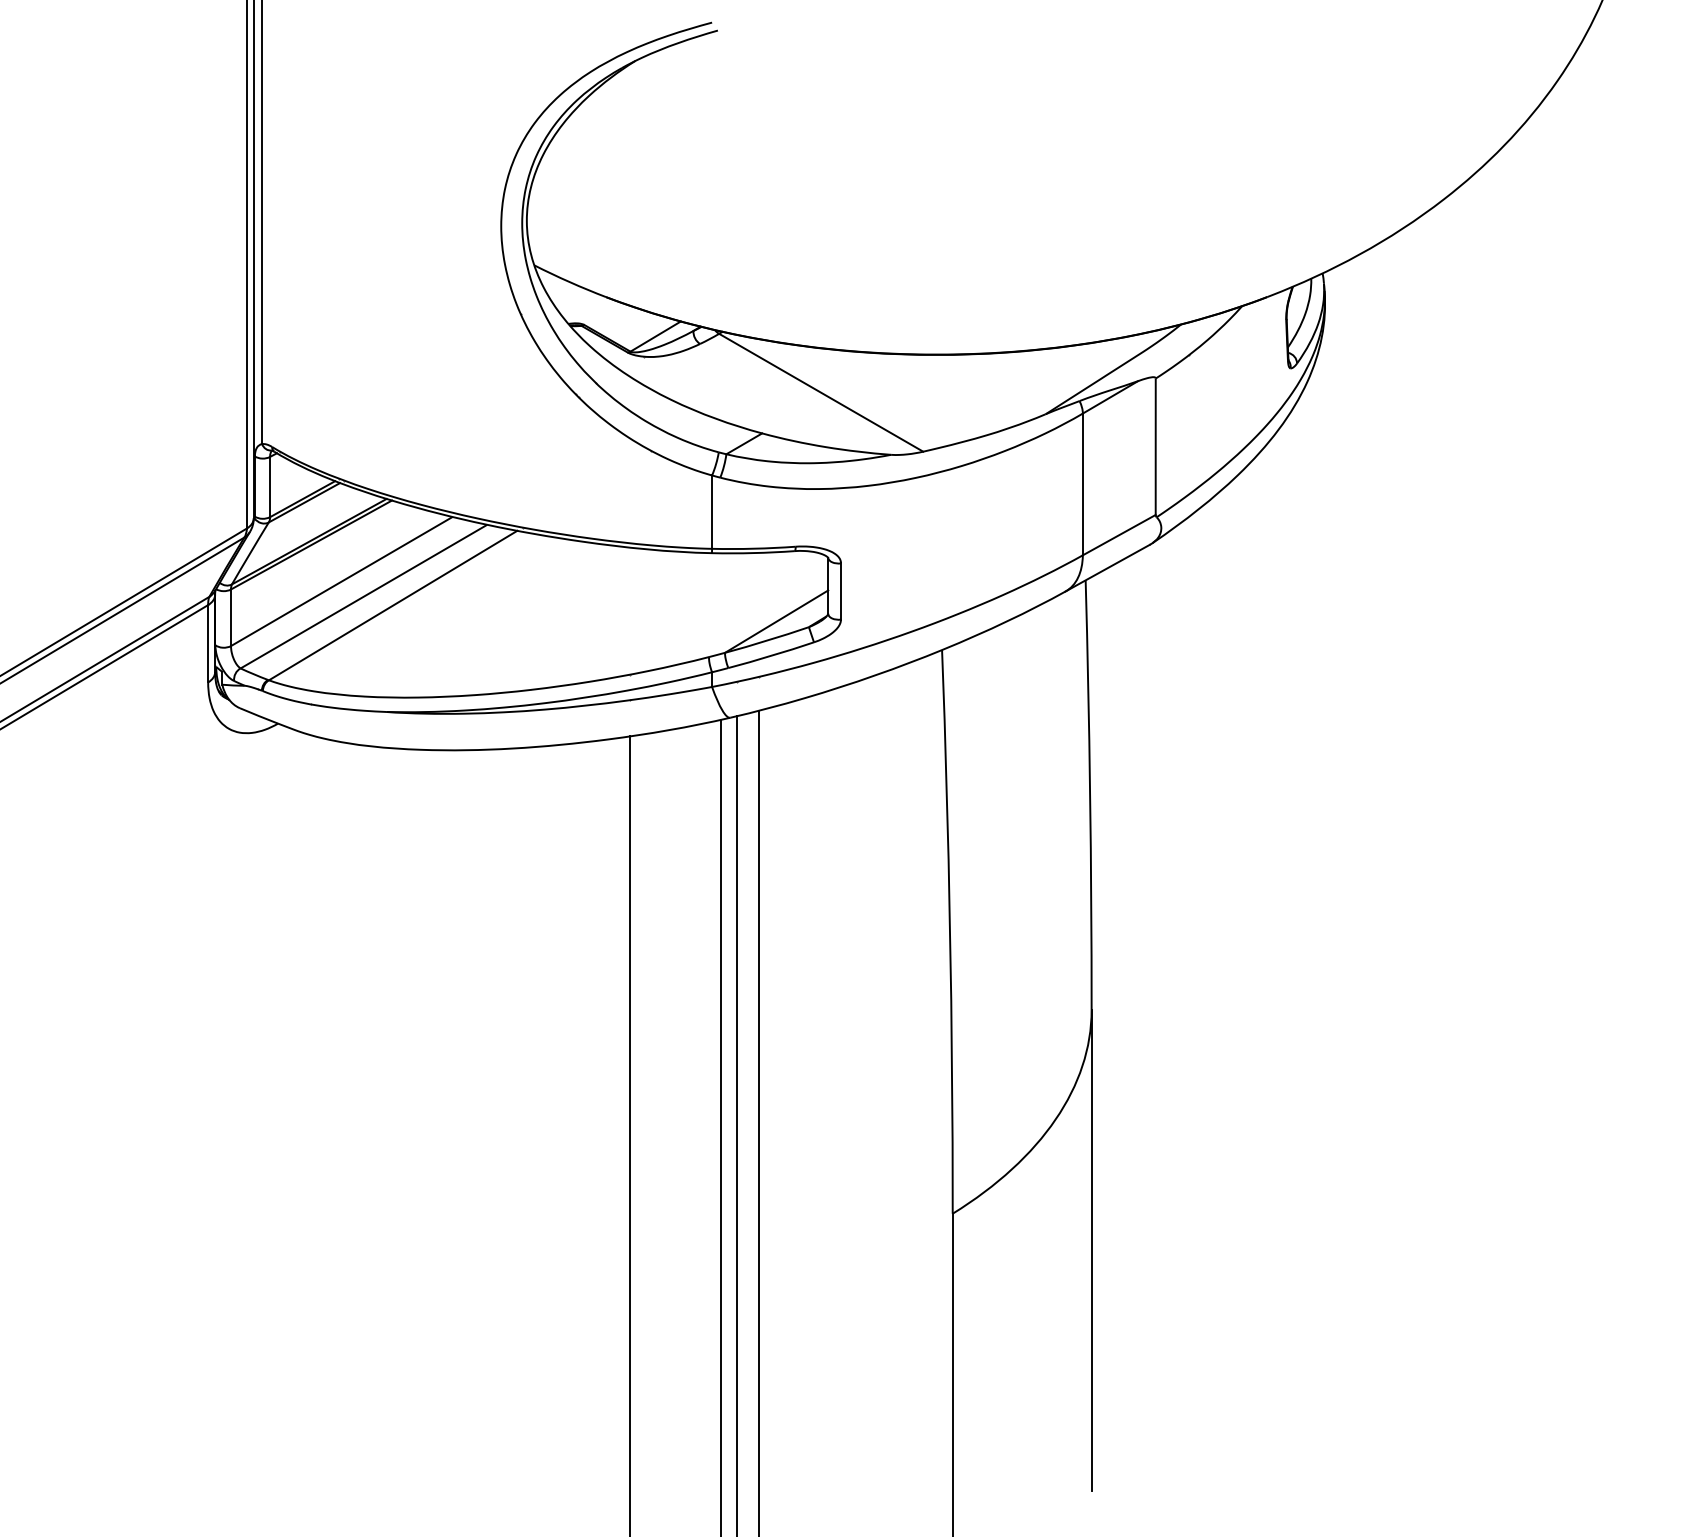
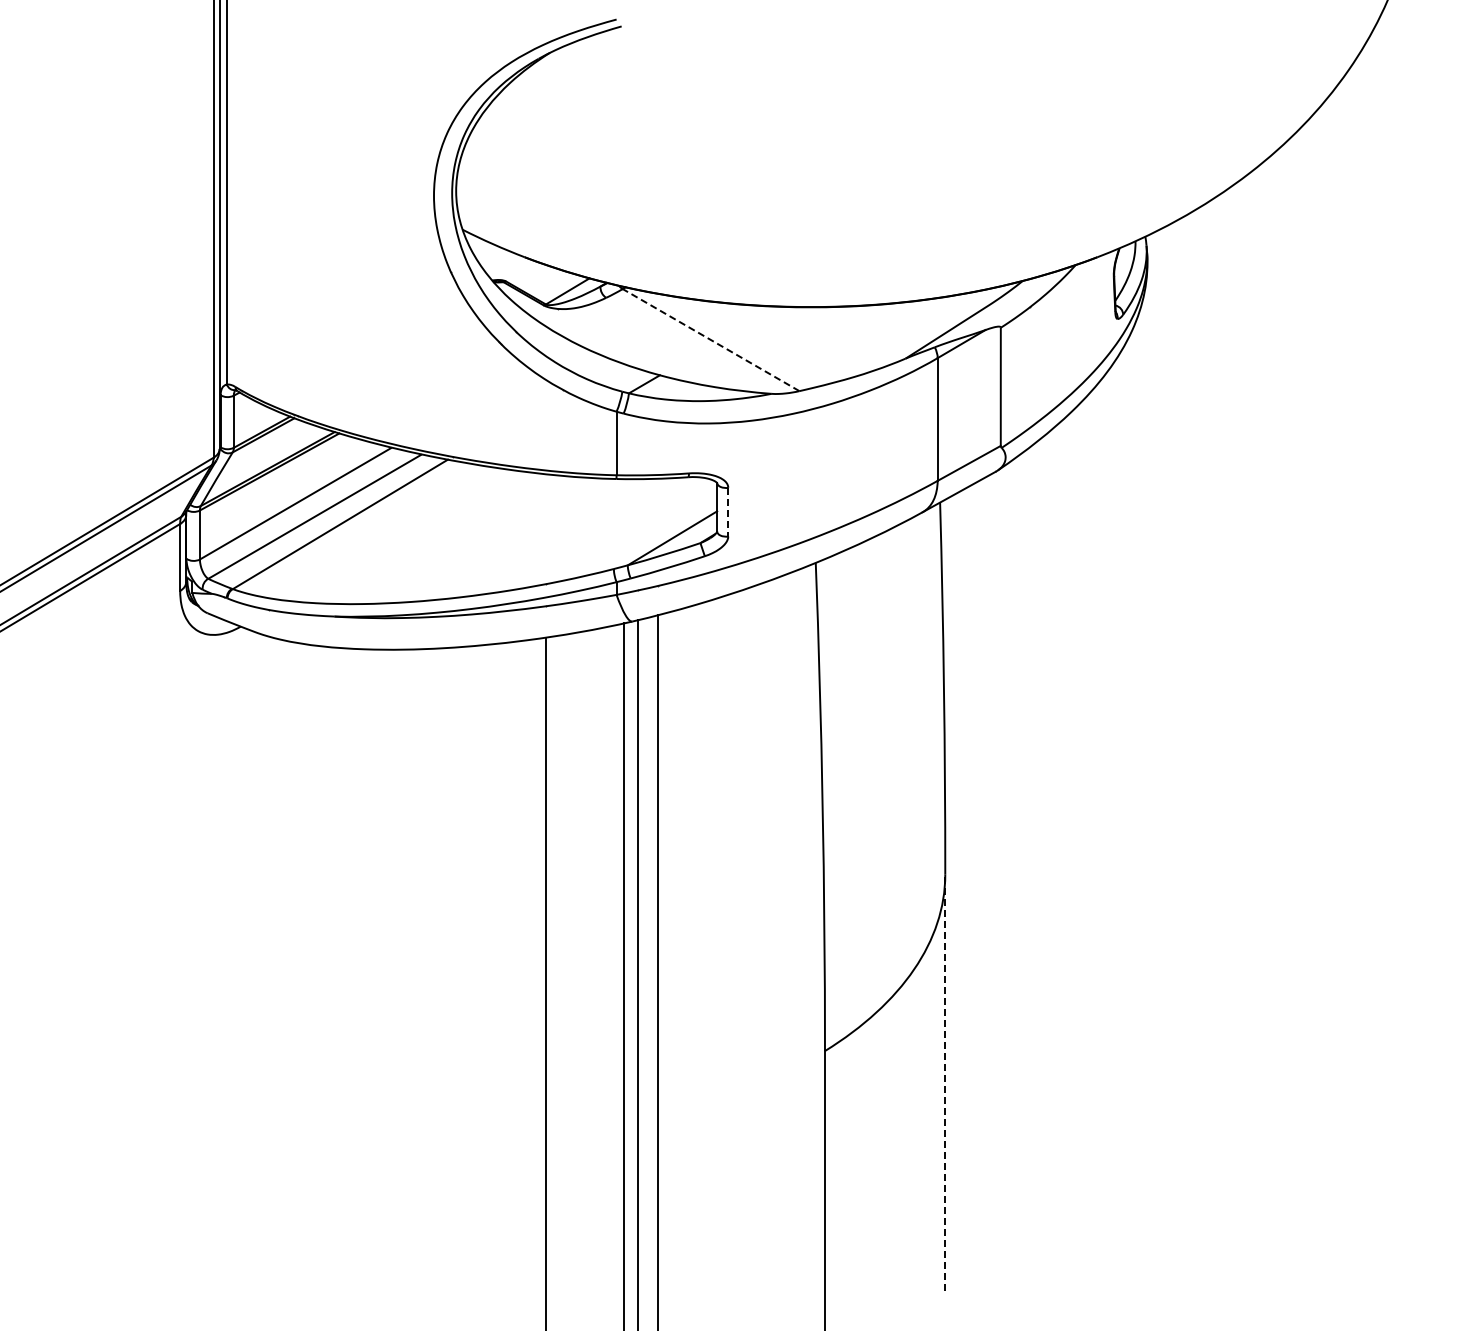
line: (820, 392) -> (710, 339), solid -> dashed
line: (841, 591) -> (728, 512), solid -> dashed
line: (1091, 1250) -> (945, 1082), solid -> dashed

